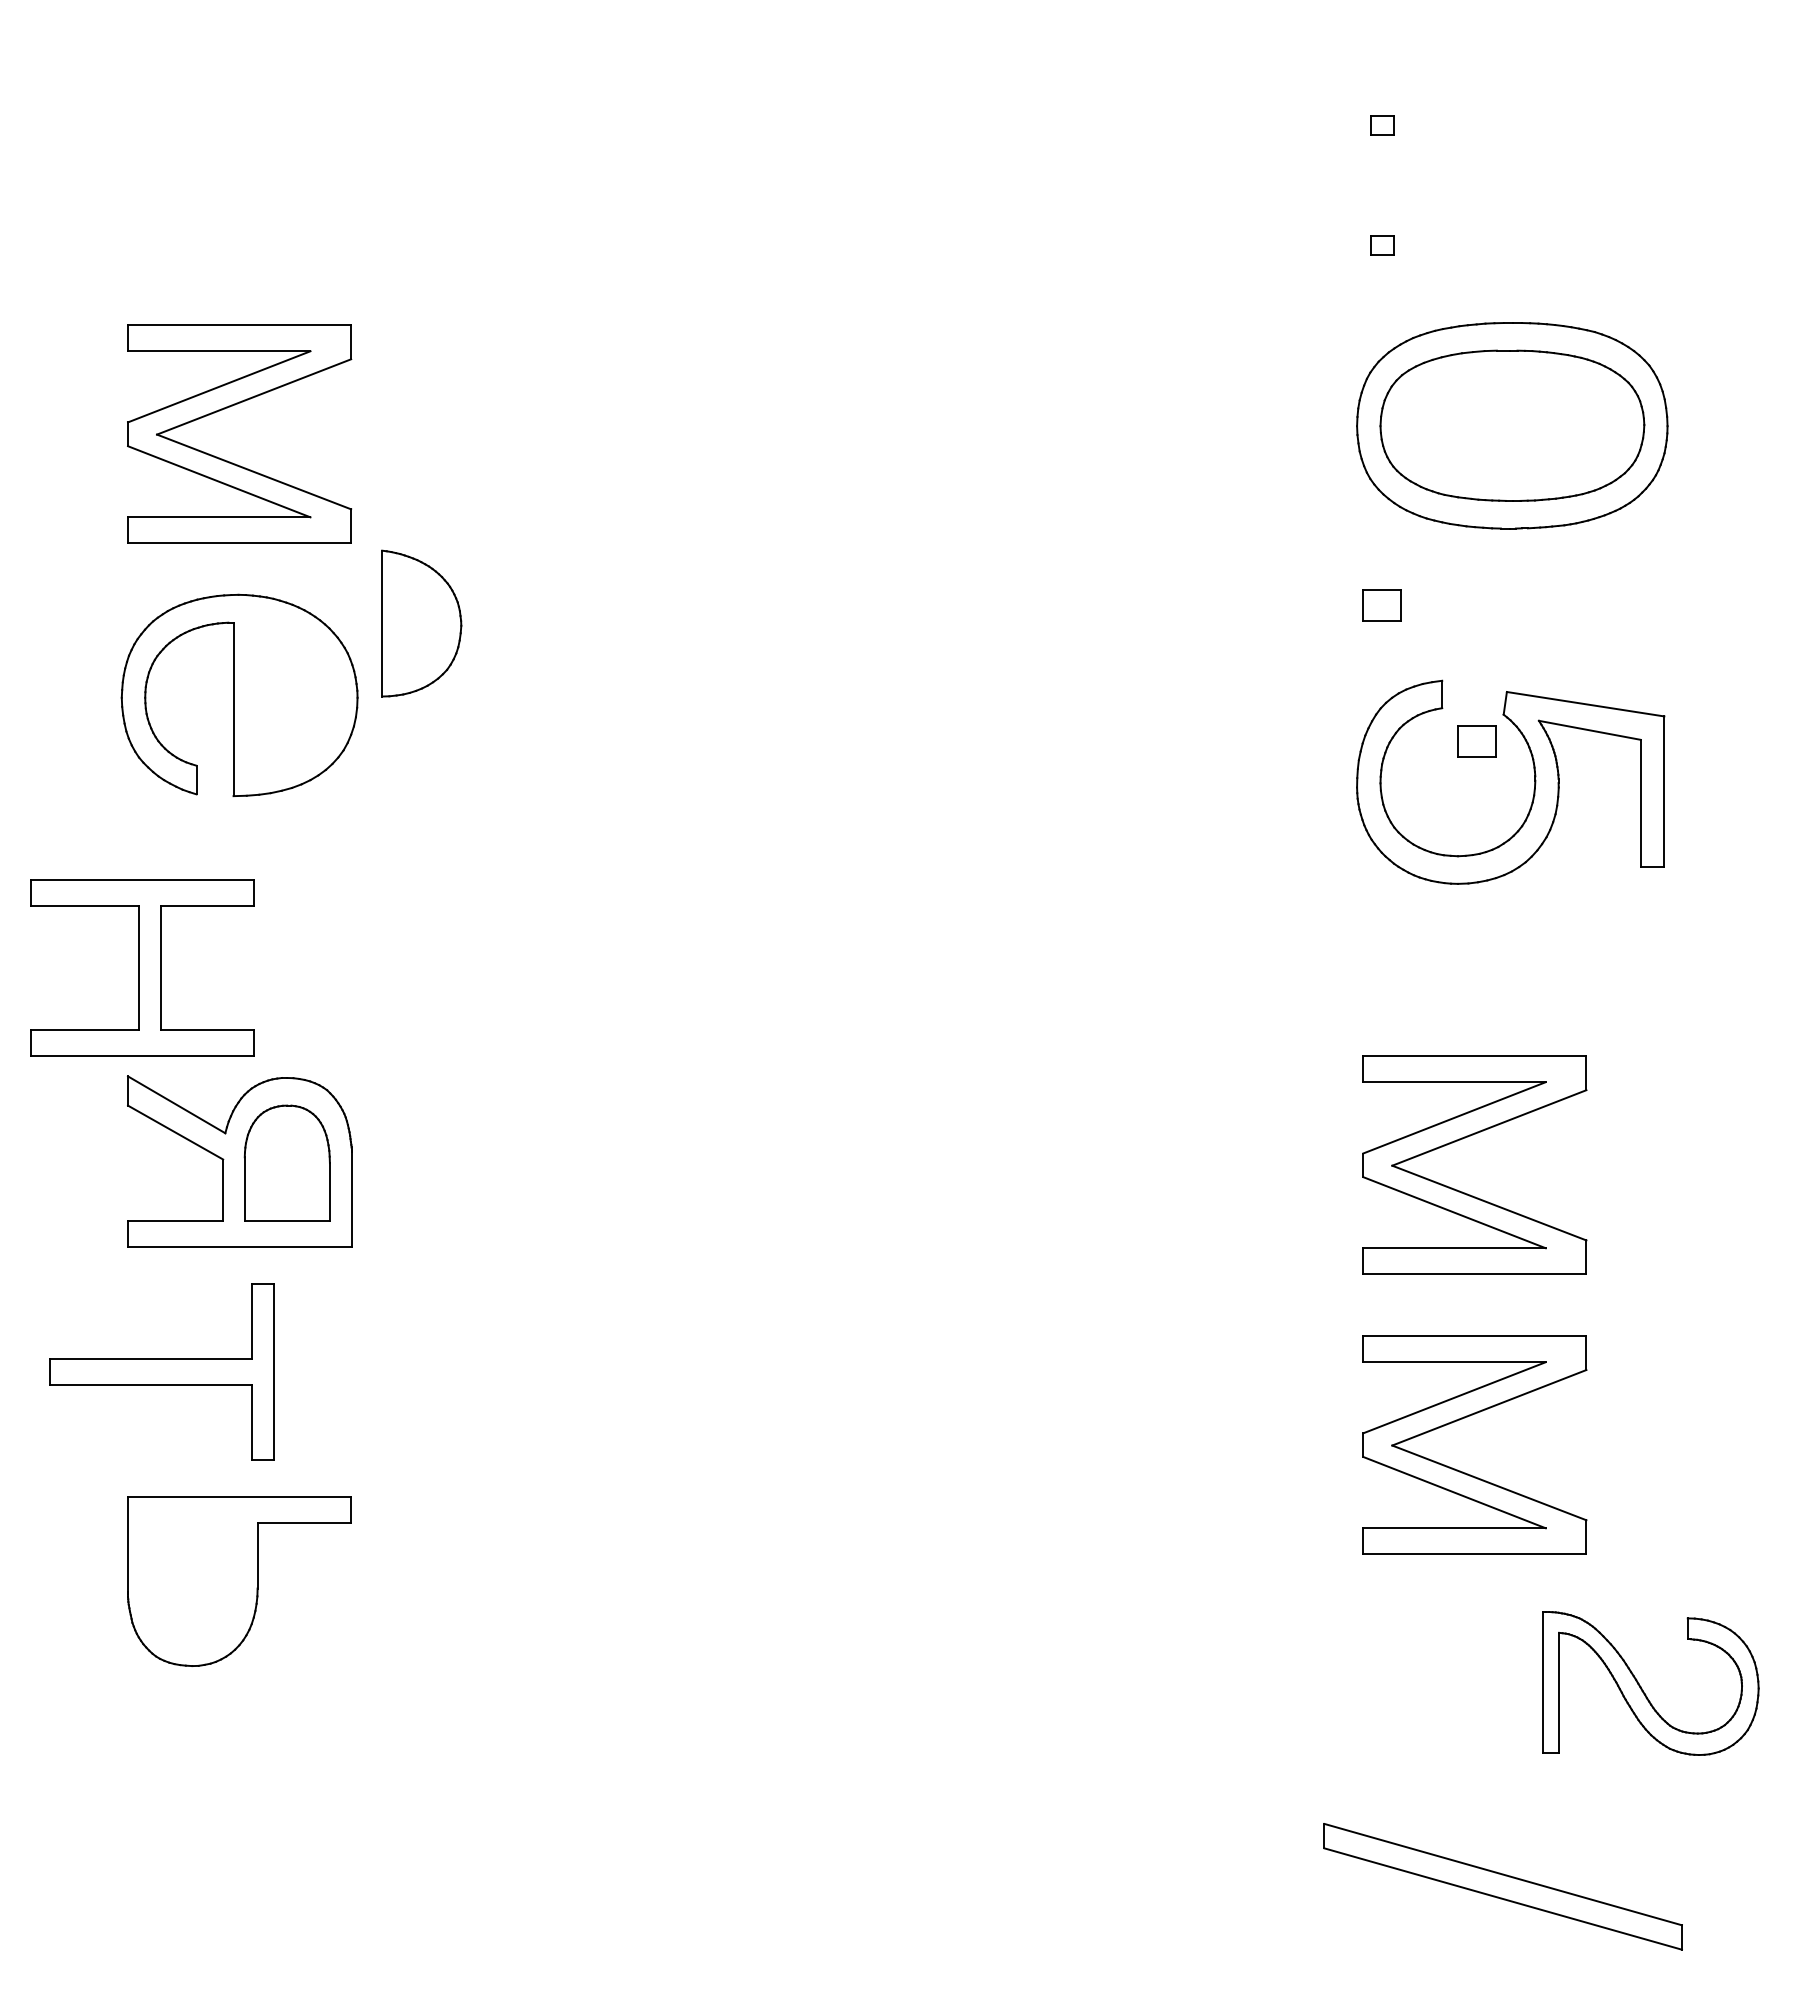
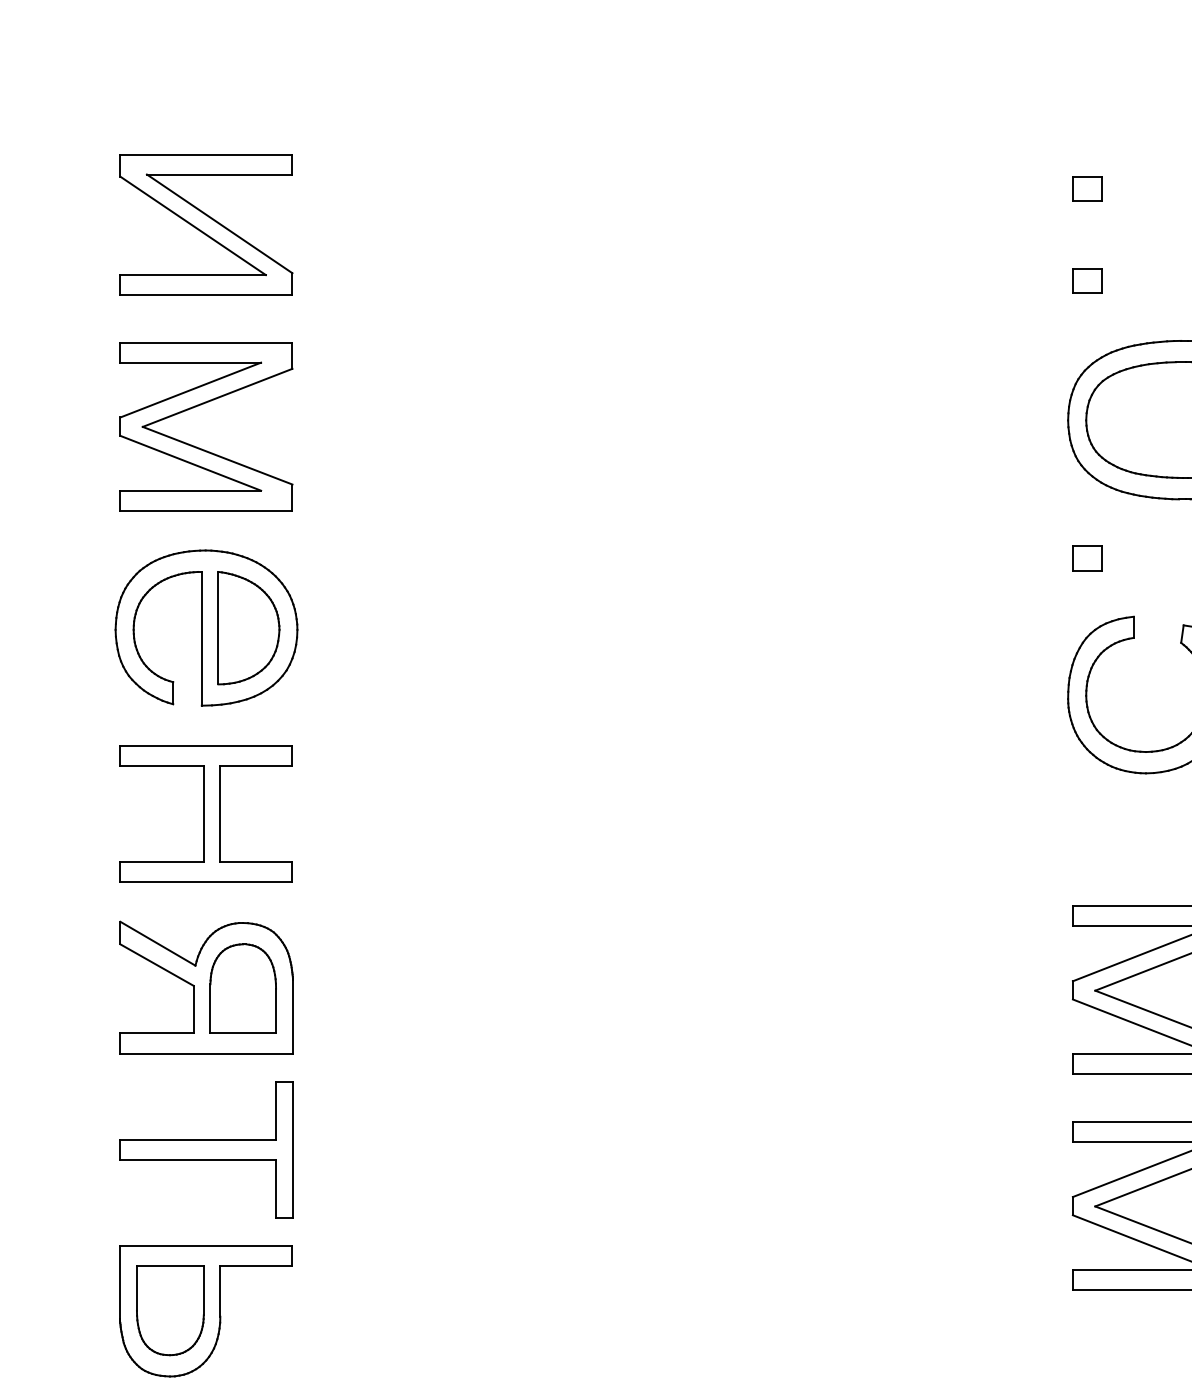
part: (1381, 125) -> (1086, 188), size x1.67
part: (239, 172) -> (206, 224), added
part: (1381, 245) -> (1086, 281), size x1.67
part: (421, 623) -> (248, 628), moved
part: (1476, 741) -> (1160, 663), removed
part: (142, 967) -> (206, 813), moved
part: (161, 1371) -> (206, 1149), moved
part: (192, 1580) -> (170, 1310), added

